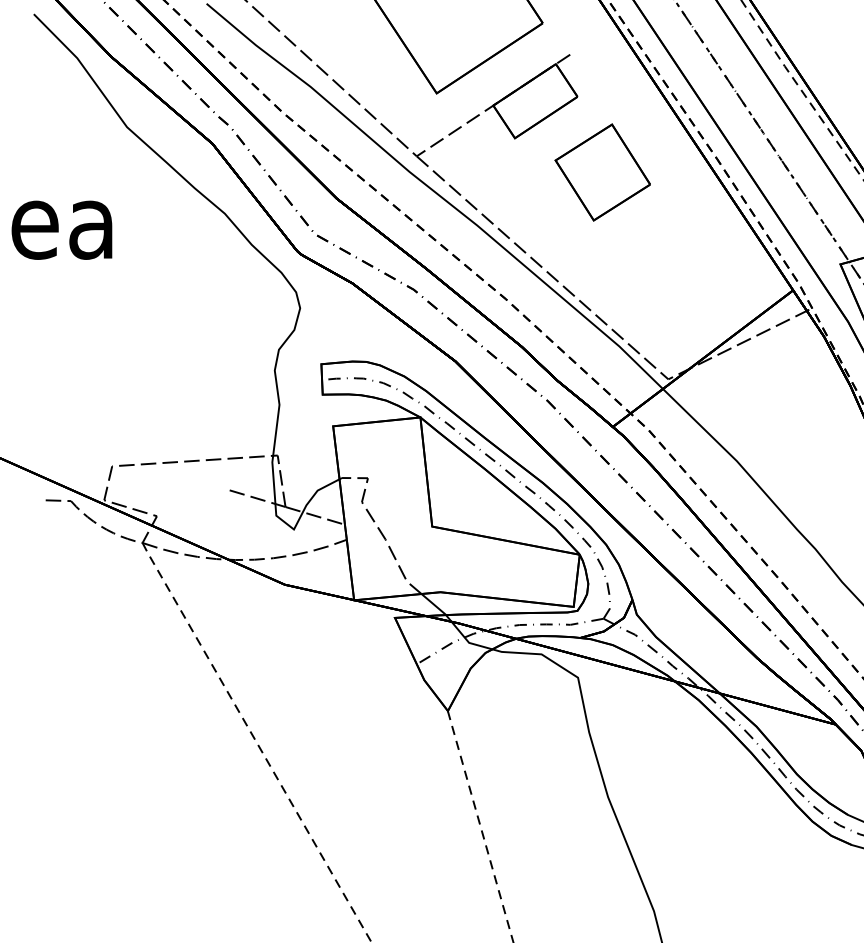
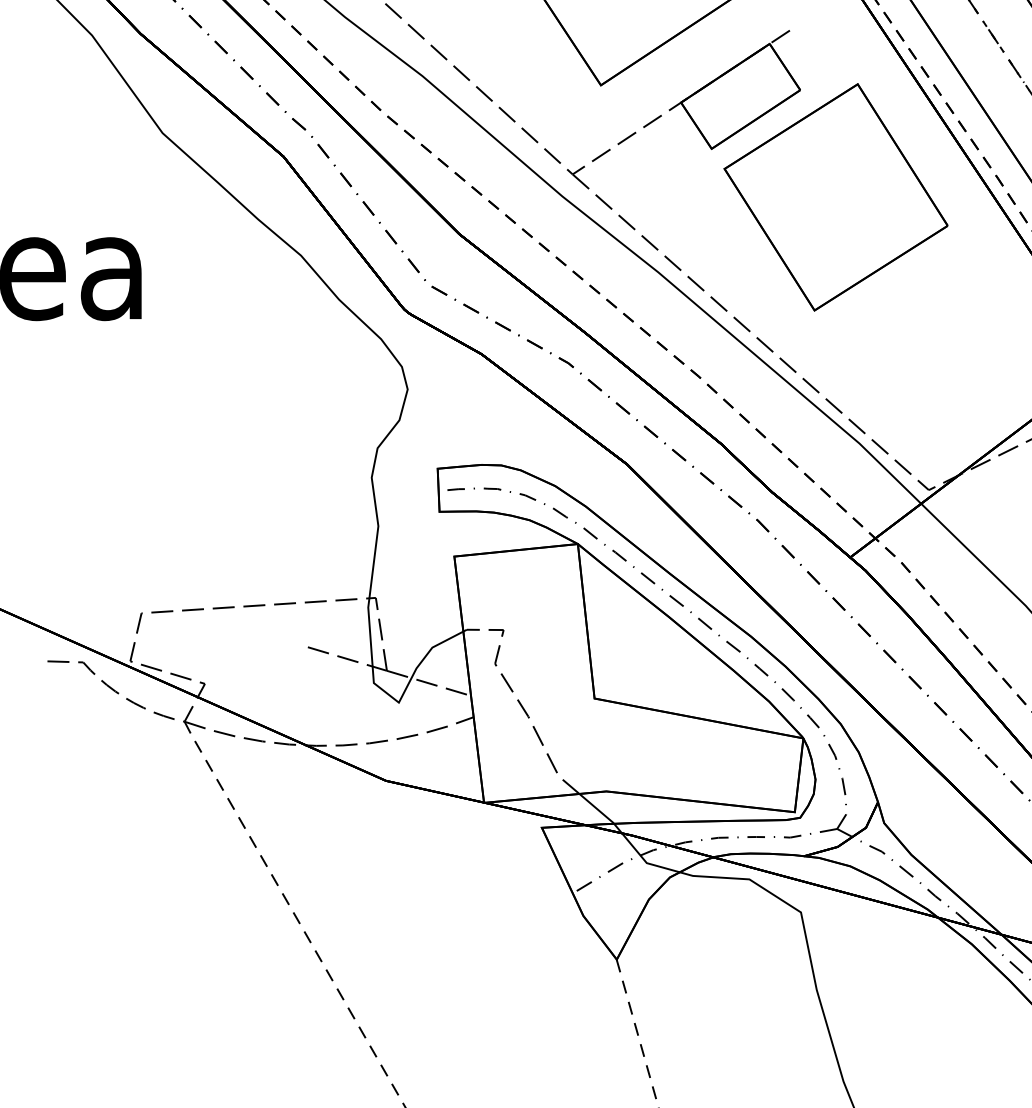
part: (602, 172) -> (835, 197), size x1.67

